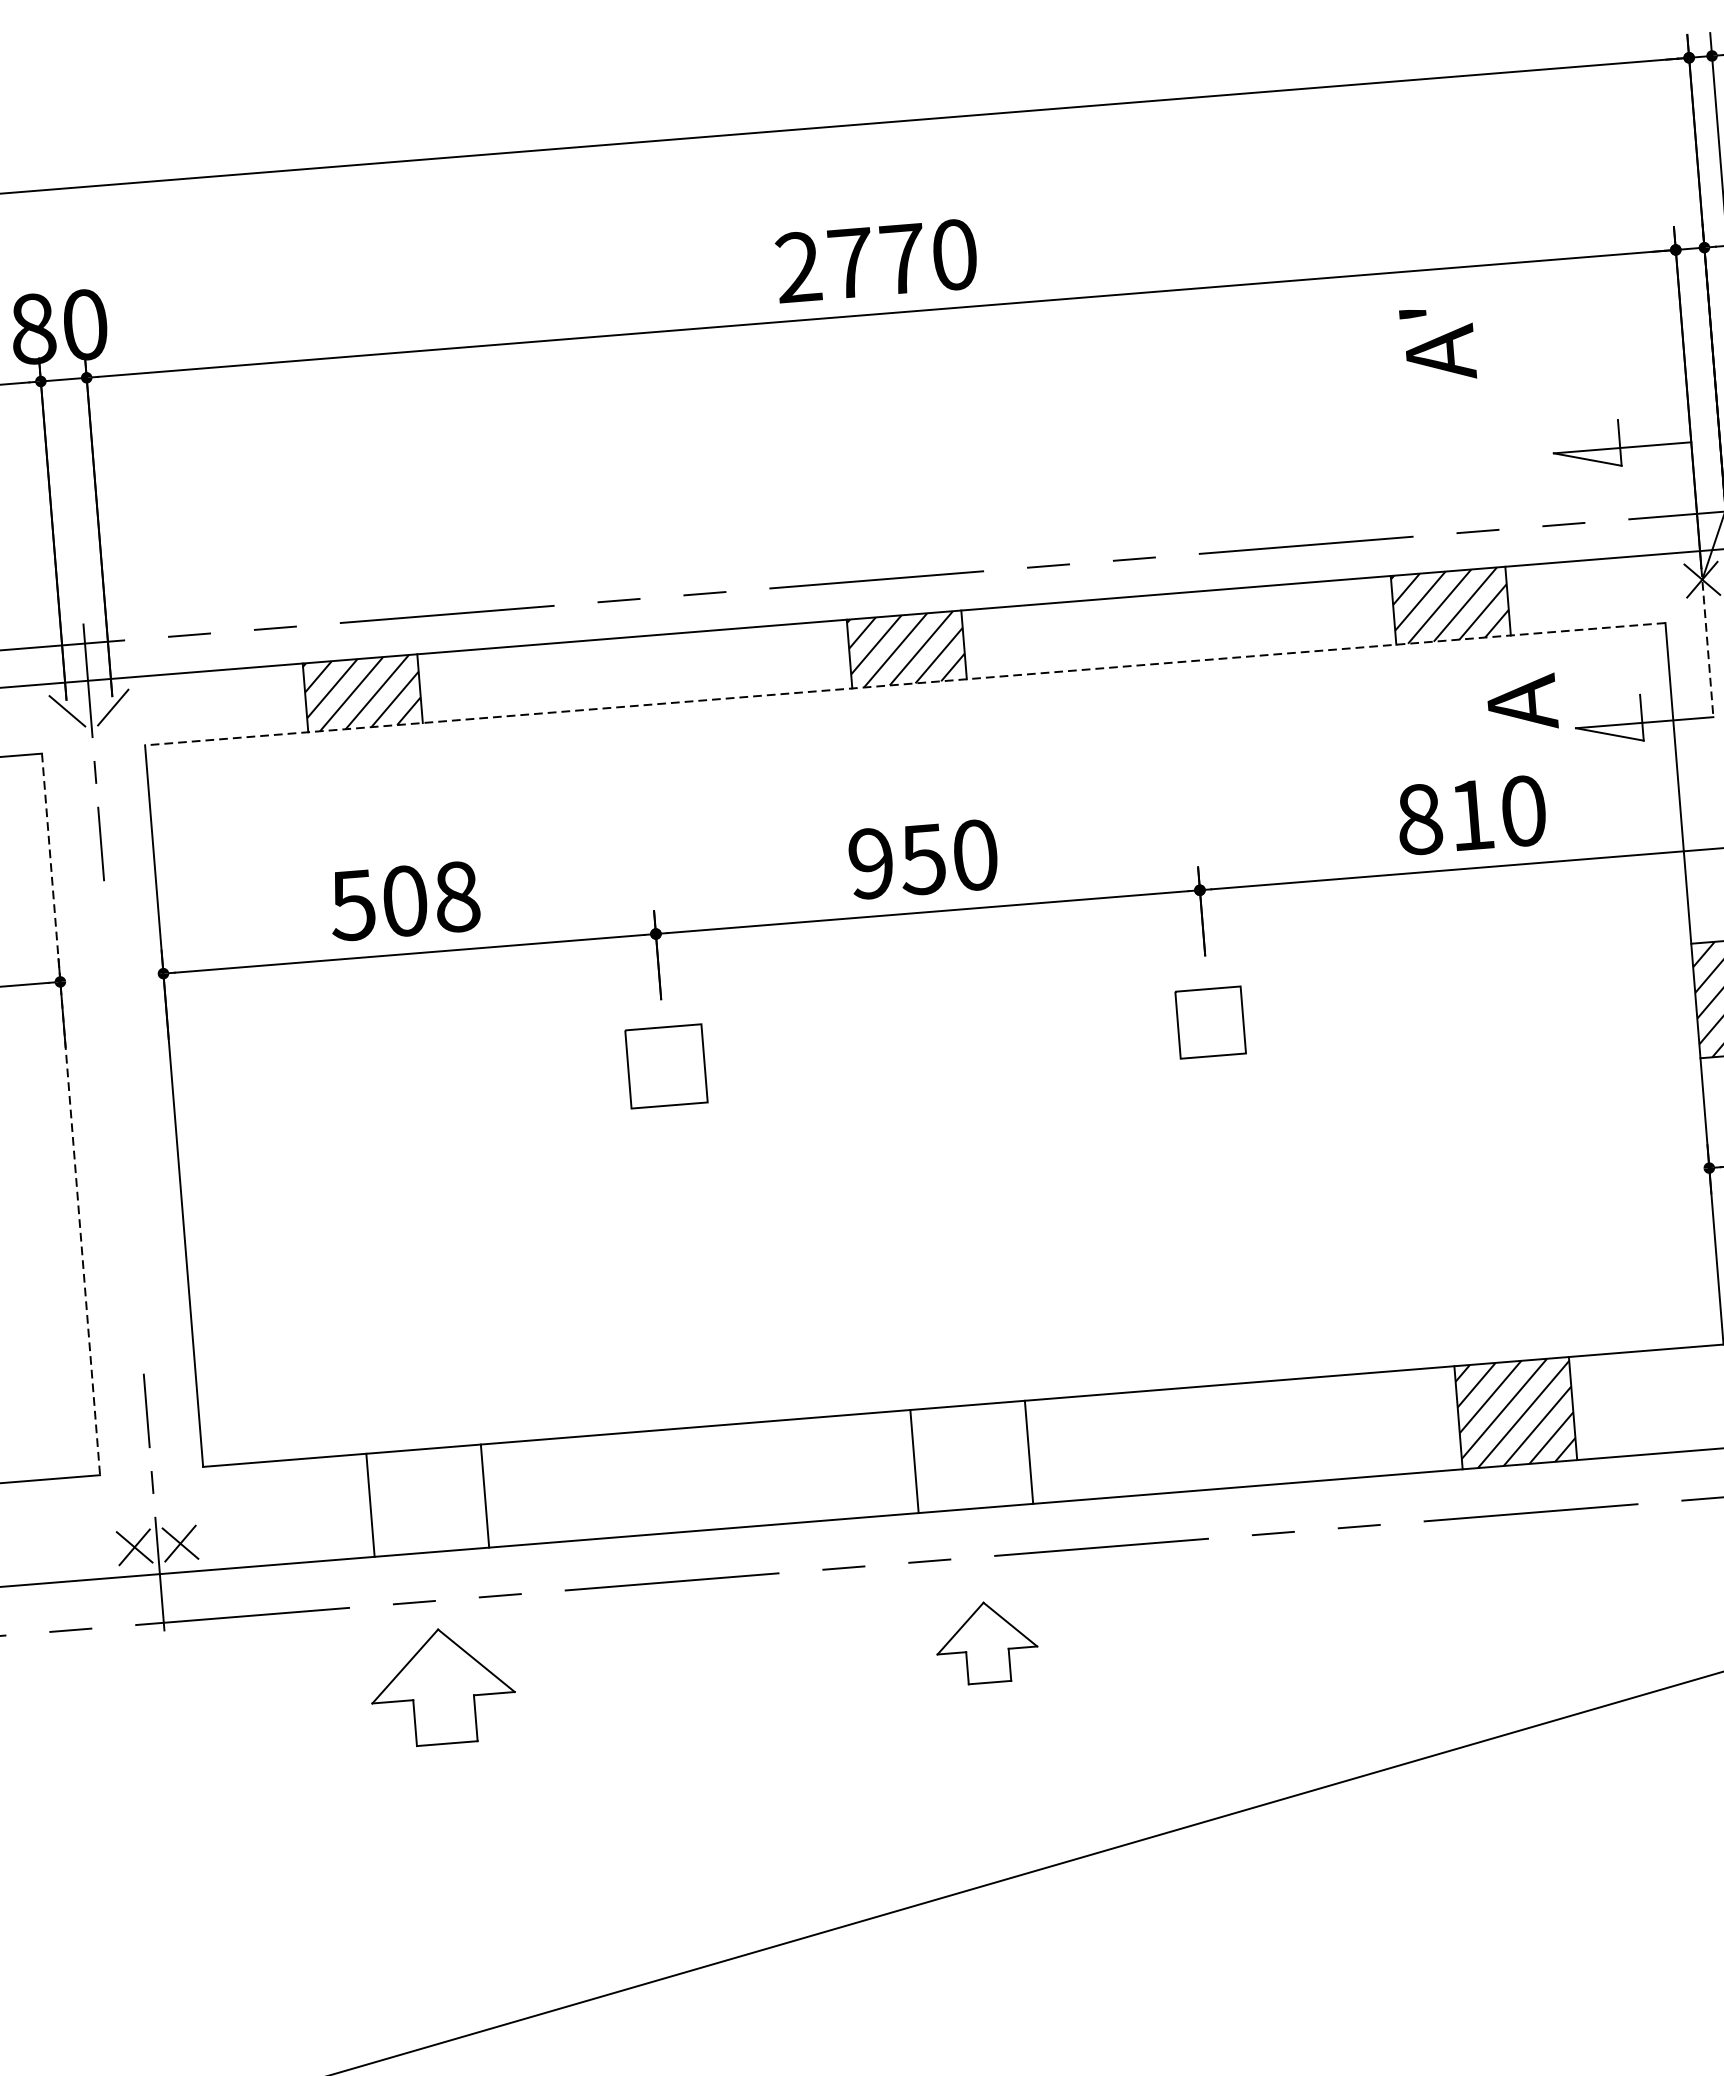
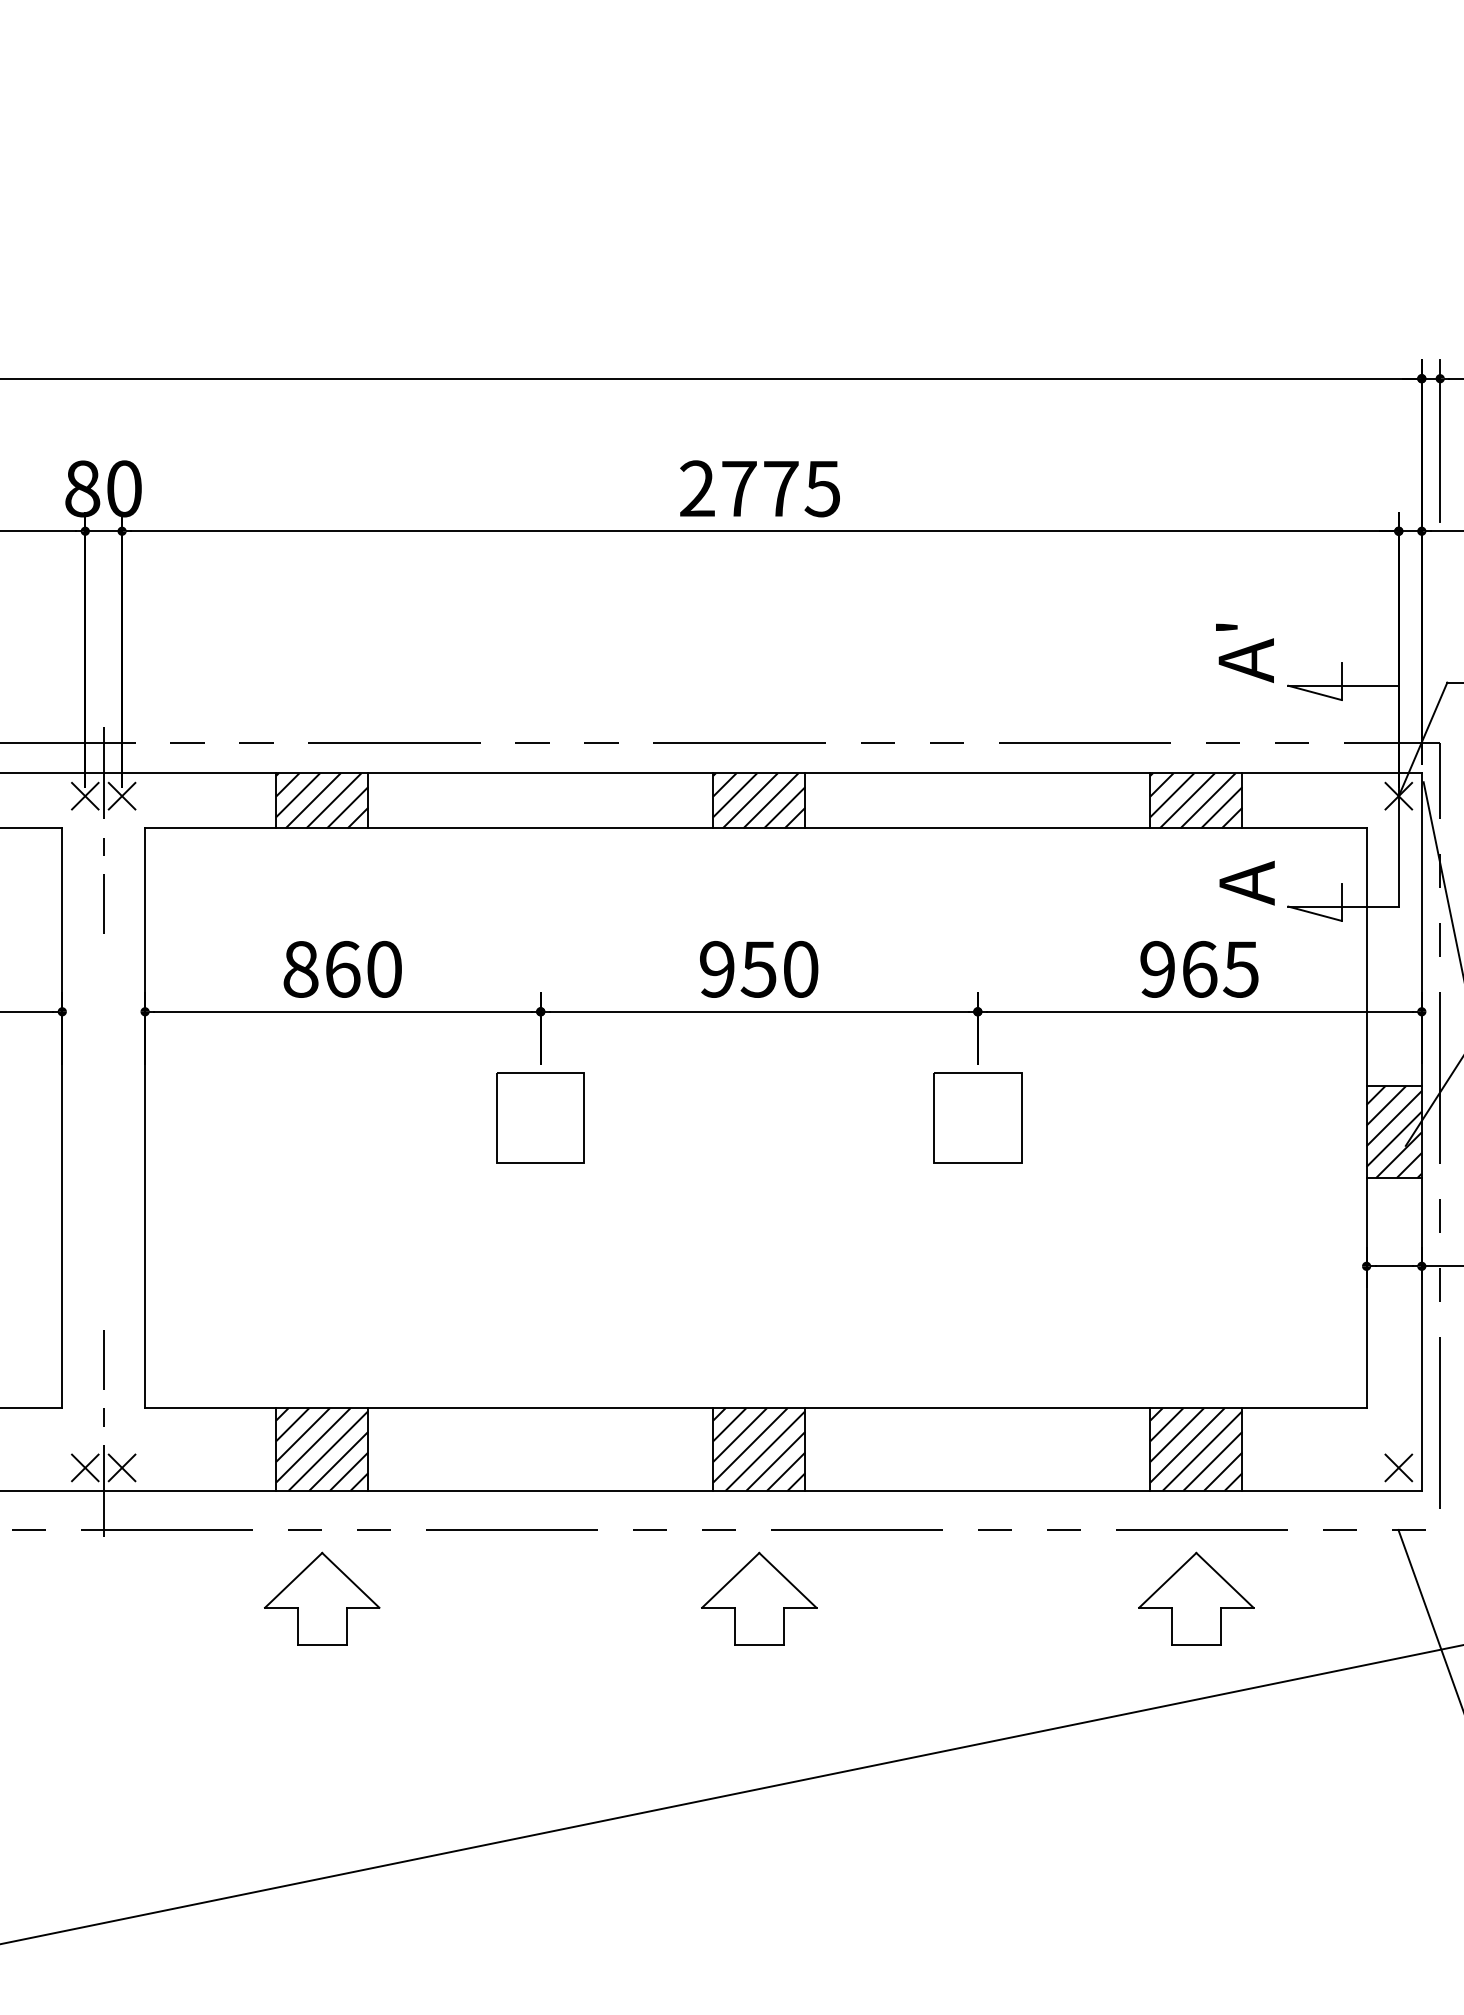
text: (954, 254) -> (822, 488), 2770 -> 2775
text: (1437, 343) -> (1244, 652), moved
line: (1706, 642) -> (1398, 846), dashed -> solid
line: (904, 684) -> (755, 828), dashed -> solid
line: (112, 706) -> (121, 795), added
line: (67, 710) -> (85, 795), added
text: (1471, 814) -> (1199, 968), 810 -> 965
text: (404, 899) -> (342, 968), 508 -> 860
part: (1210, 1021) -> (977, 1117), size x1.67
part: (666, 1065) -> (540, 1117), size x1.43
line: (71, 1114) -> (62, 1118), dashed -> solid
hatch: (972, 1456) -> (759, 1449), added
hatch: (428, 1500) -> (322, 1449), added
part: (1530, 1598) -> (1196, 1598), added
part: (986, 1642) -> (759, 1598), size x1.43

